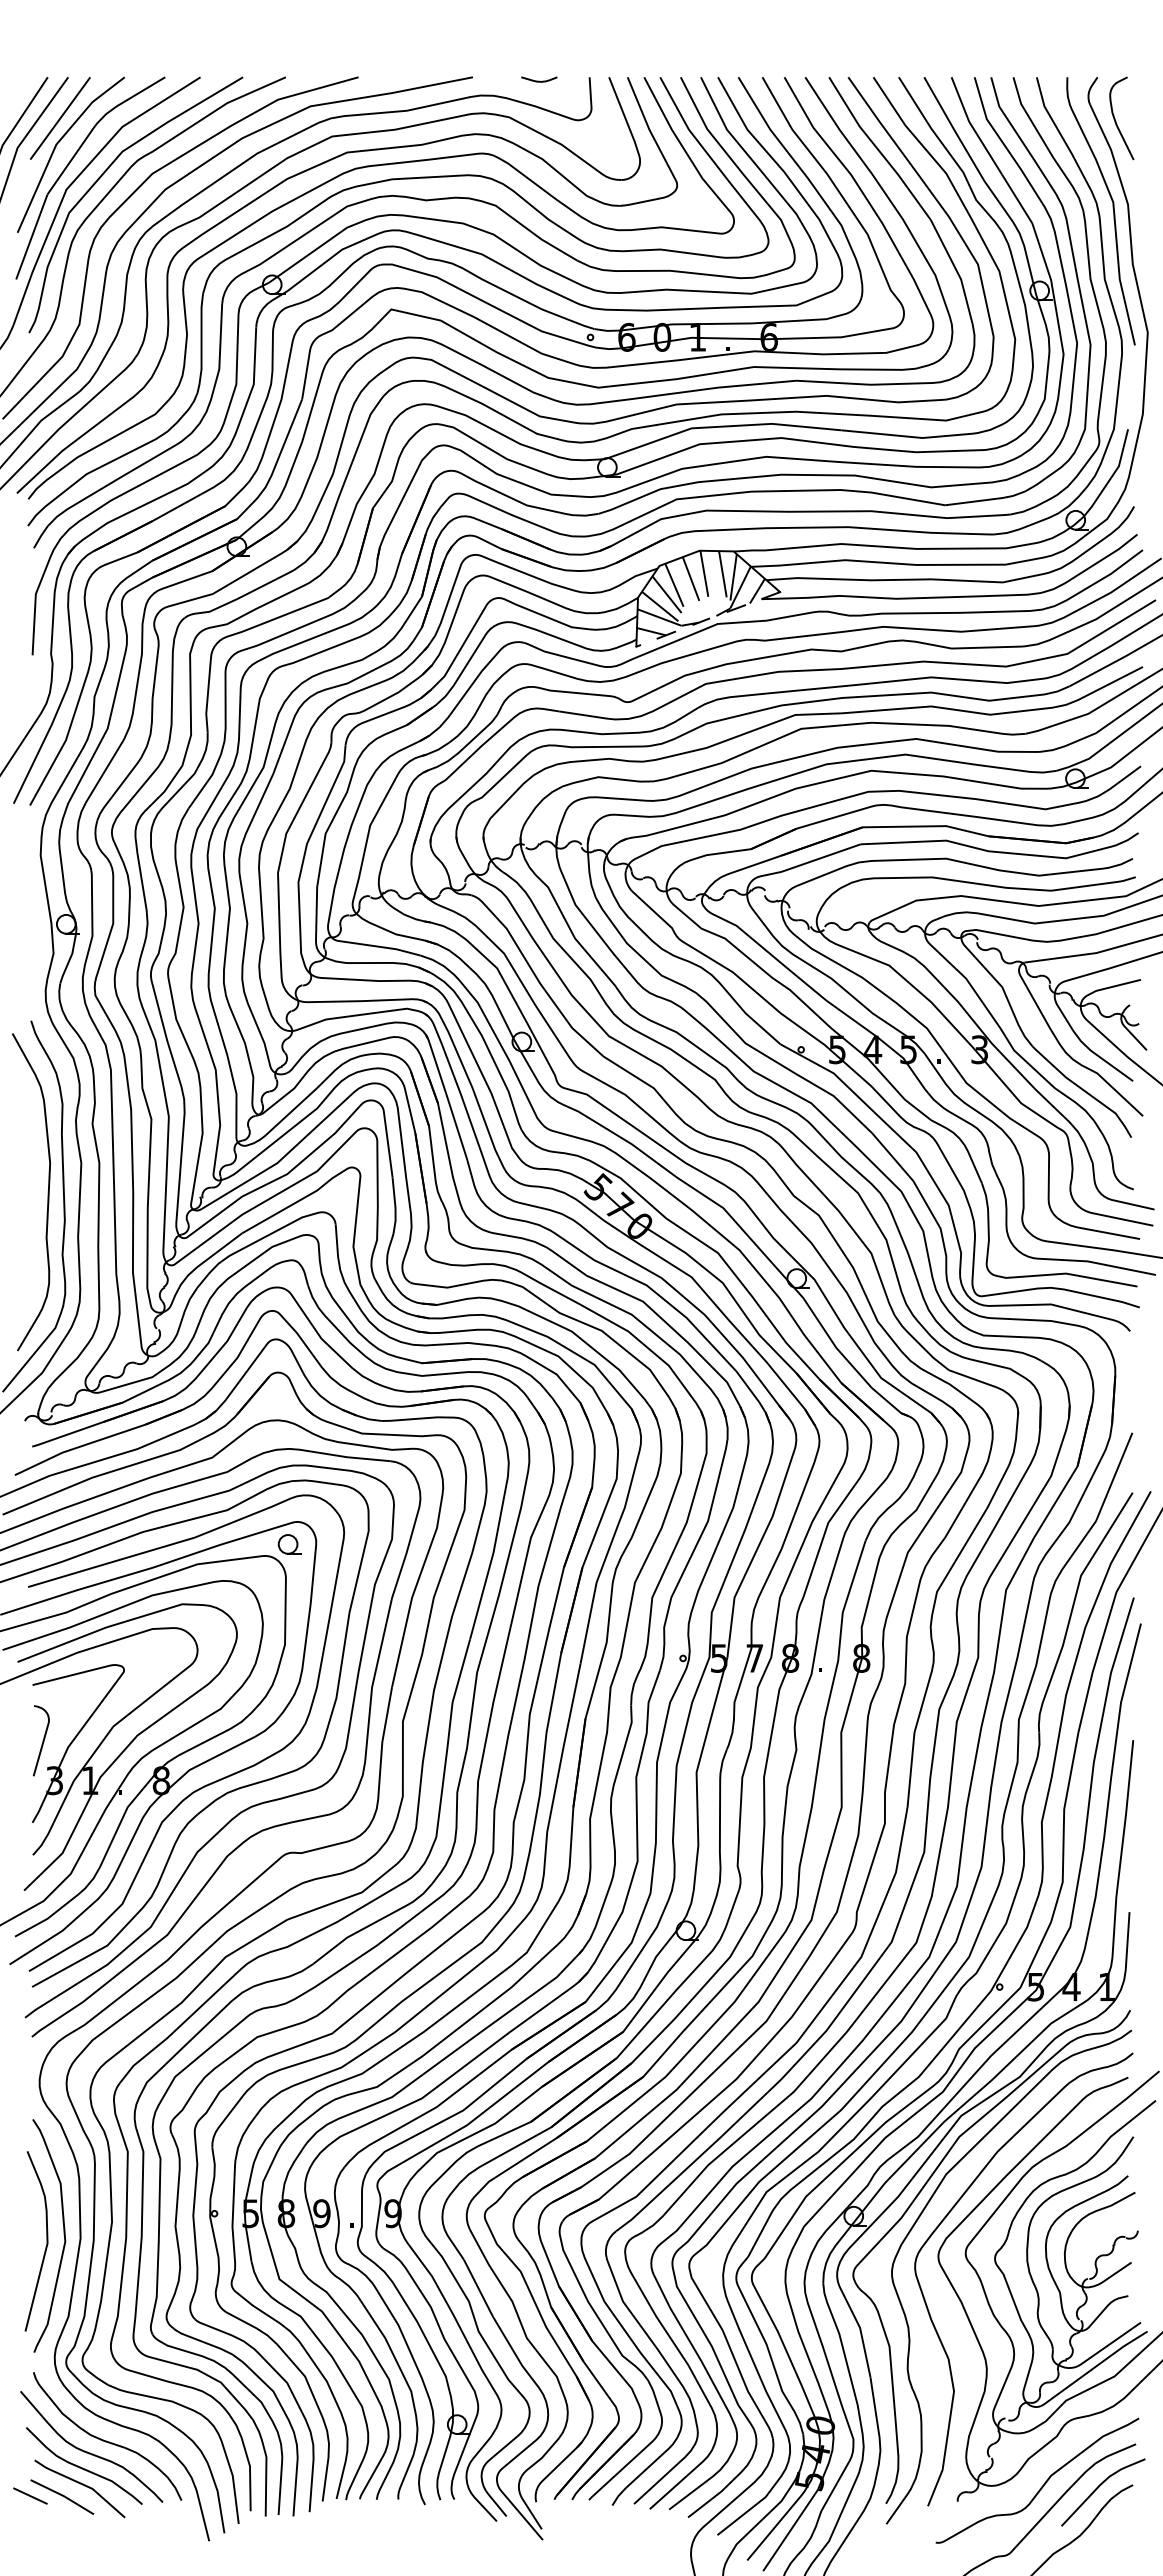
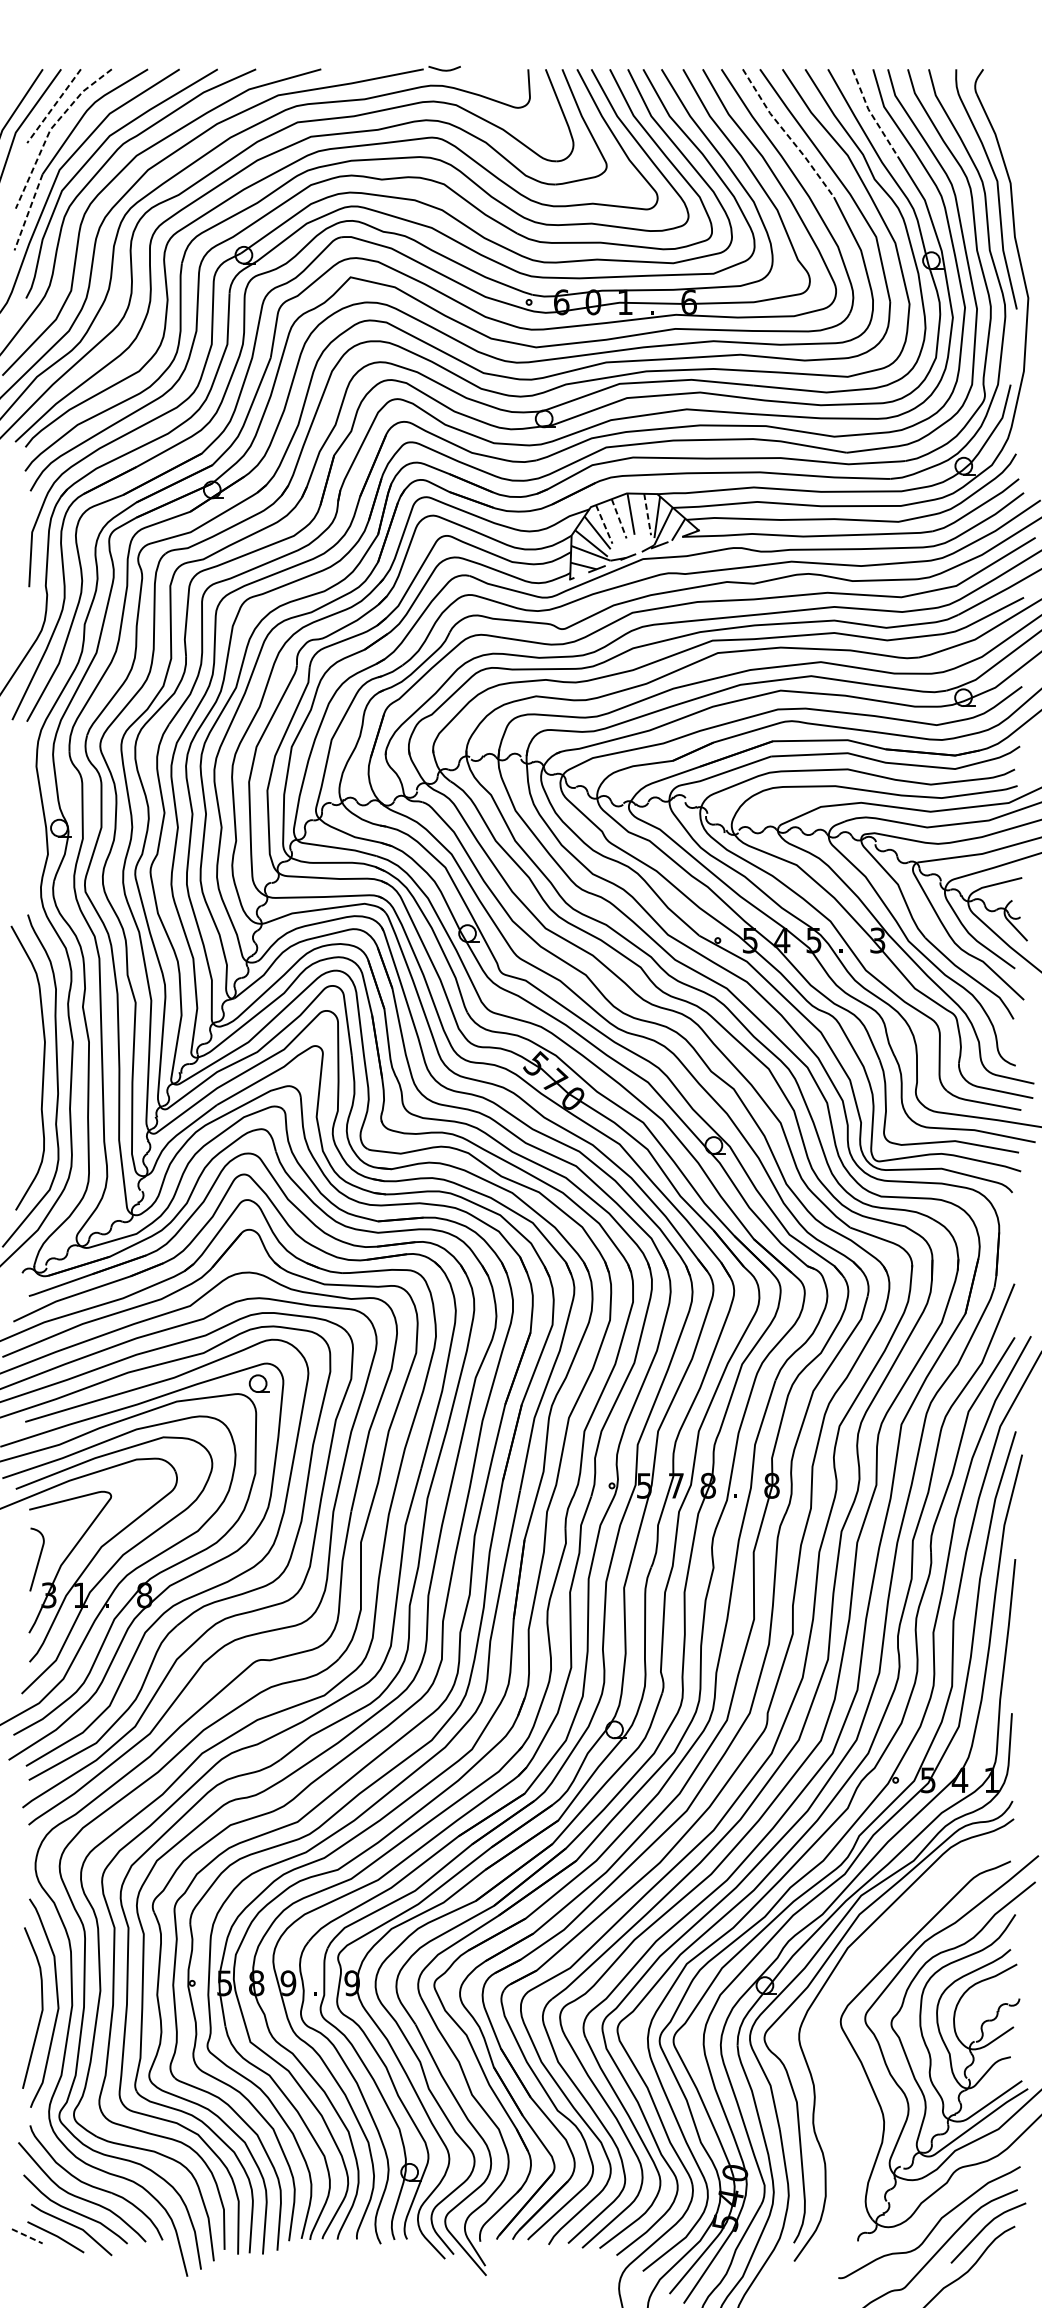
curve: (539, 80) -> (444, 69), moved
line: (60, 118) -> (54, 106), solid -> dashed
part: (1115, 118) -> (999, 106), removed
line: (972, 127) -> (871, 114), solid -> dashed
line: (56, 144) -> (50, 129), solid -> dashed
line: (878, 149) -> (787, 134), solid -> dashed
line: (31, 237) -> (28, 212), solid -> dashed
line: (722, 574) -> (647, 514), solid -> dashed
line: (691, 579) -> (619, 519), solid -> dashed
line: (674, 585) -> (604, 524), solid -> dashed
curve: (944, 2220) -> (846, 1989), removed
line: (30, 2496) -> (27, 2236), solid -> dashed

